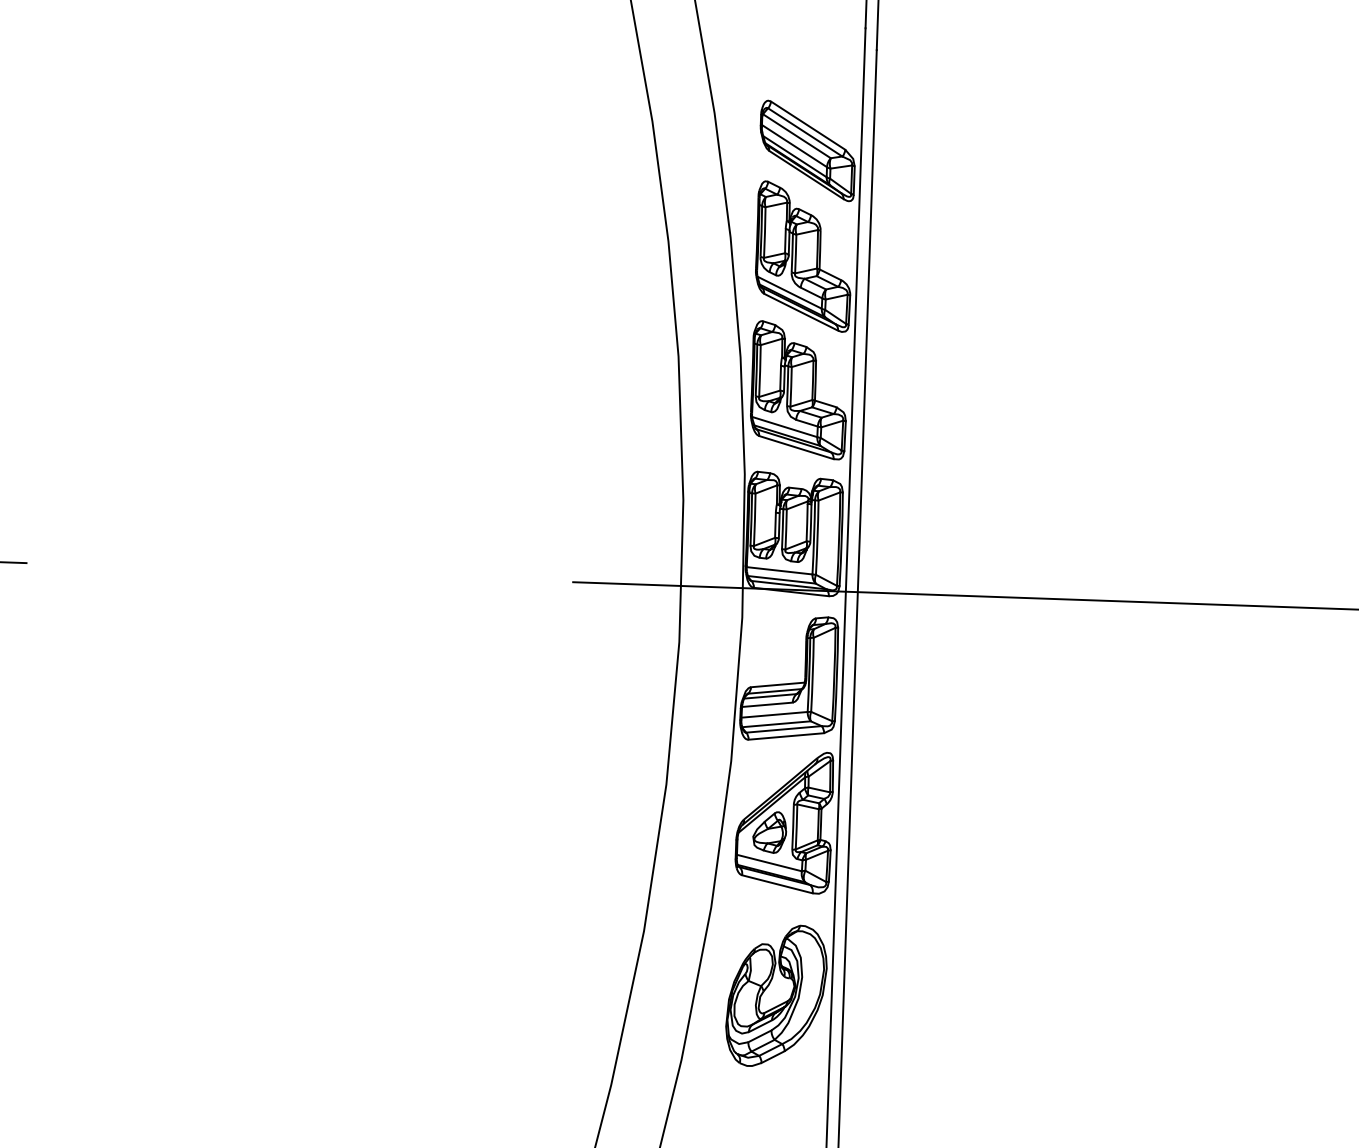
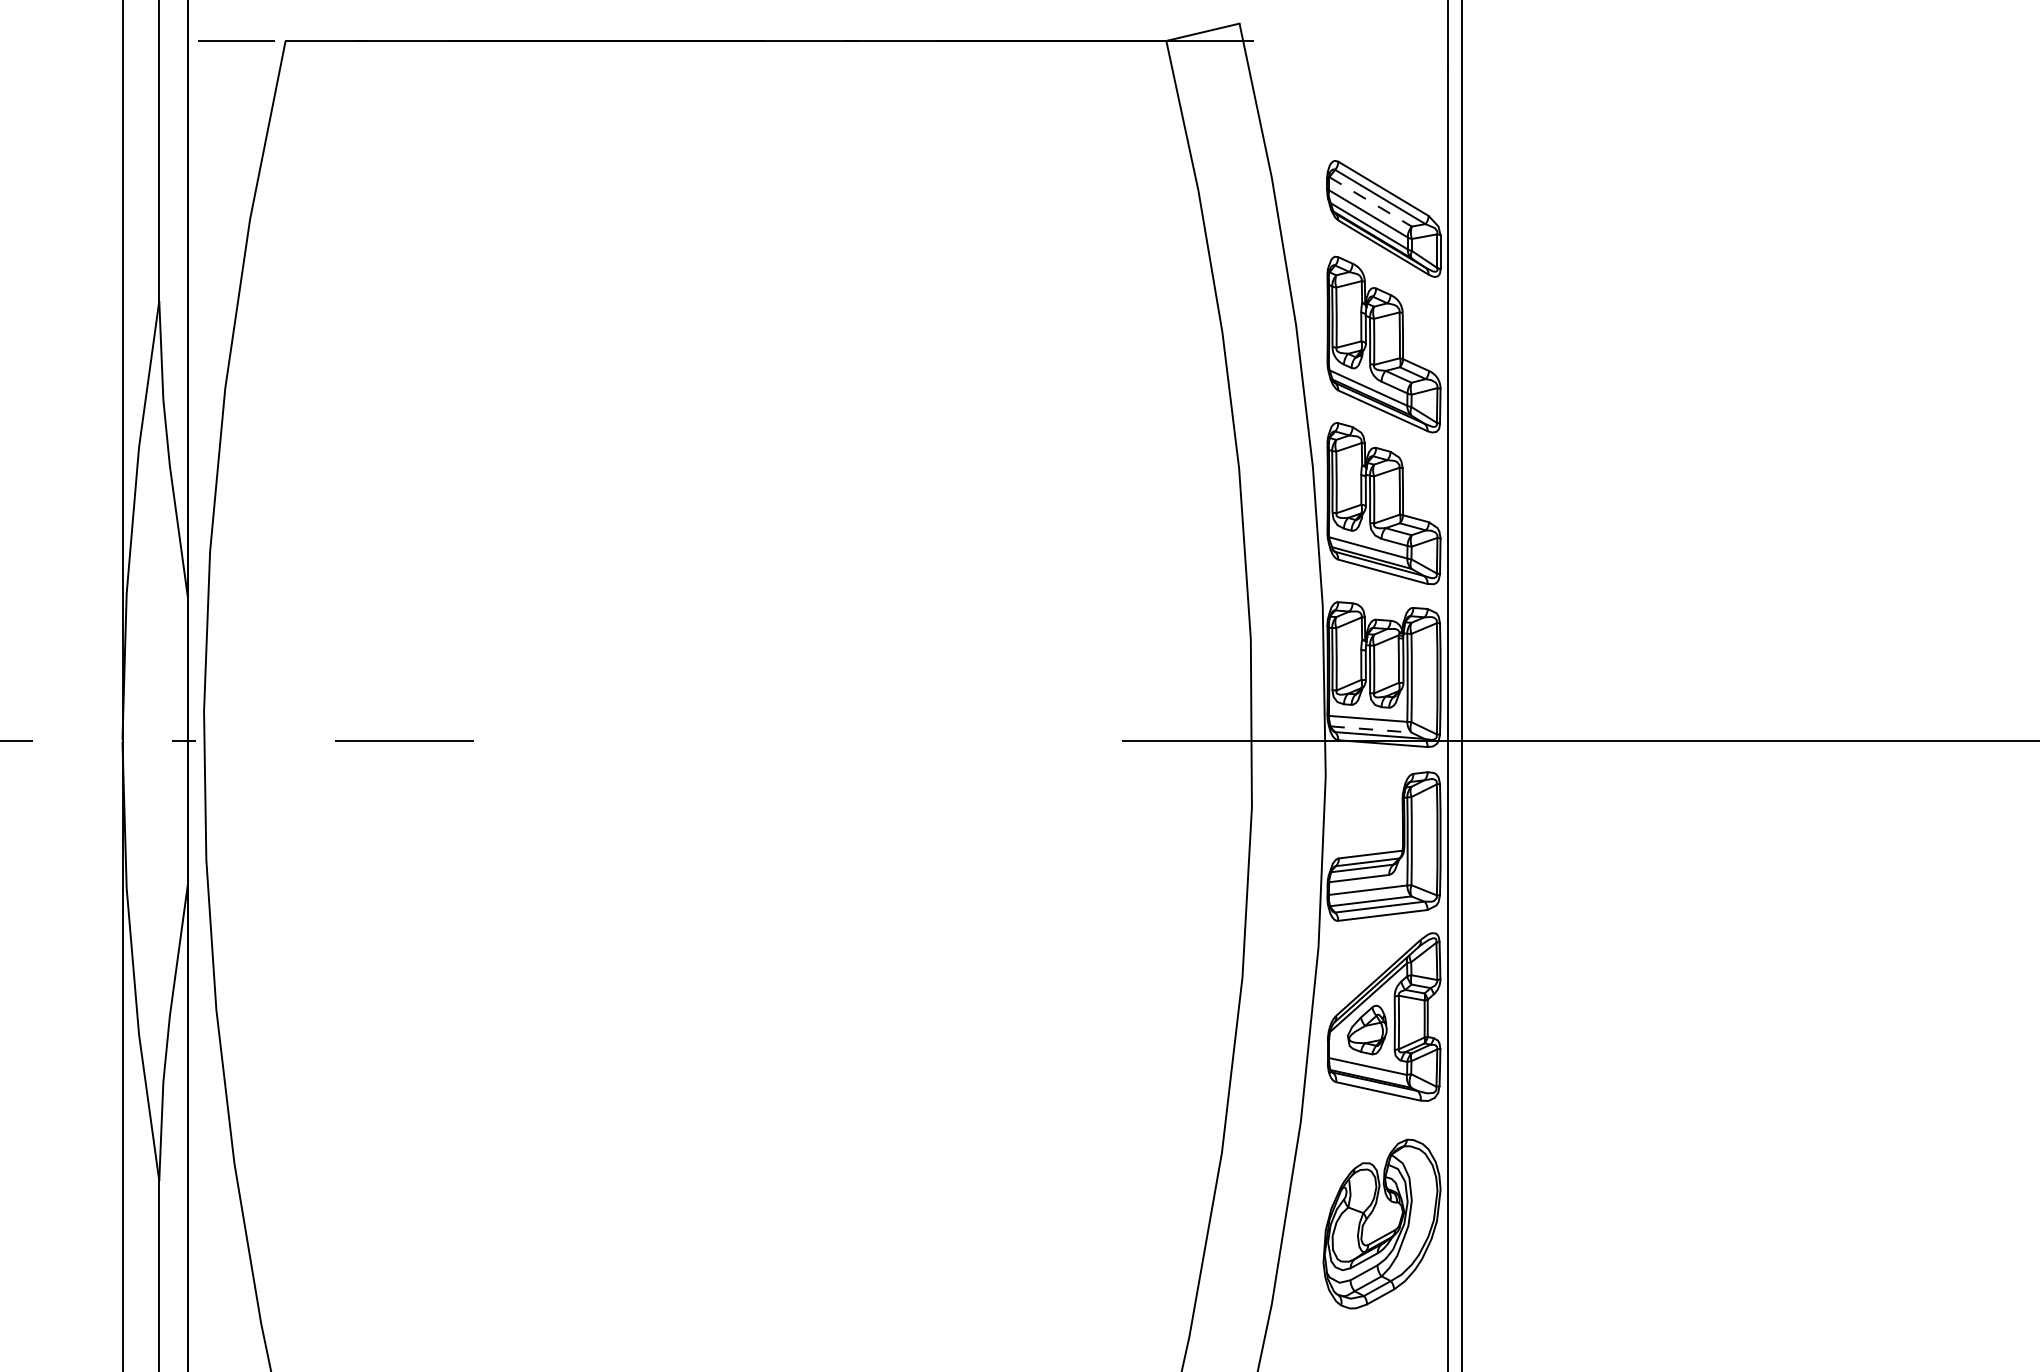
line: (797, 136) -> (1371, 202), solid -> dashed
line: (782, 579) -> (1371, 729), solid -> dashed

